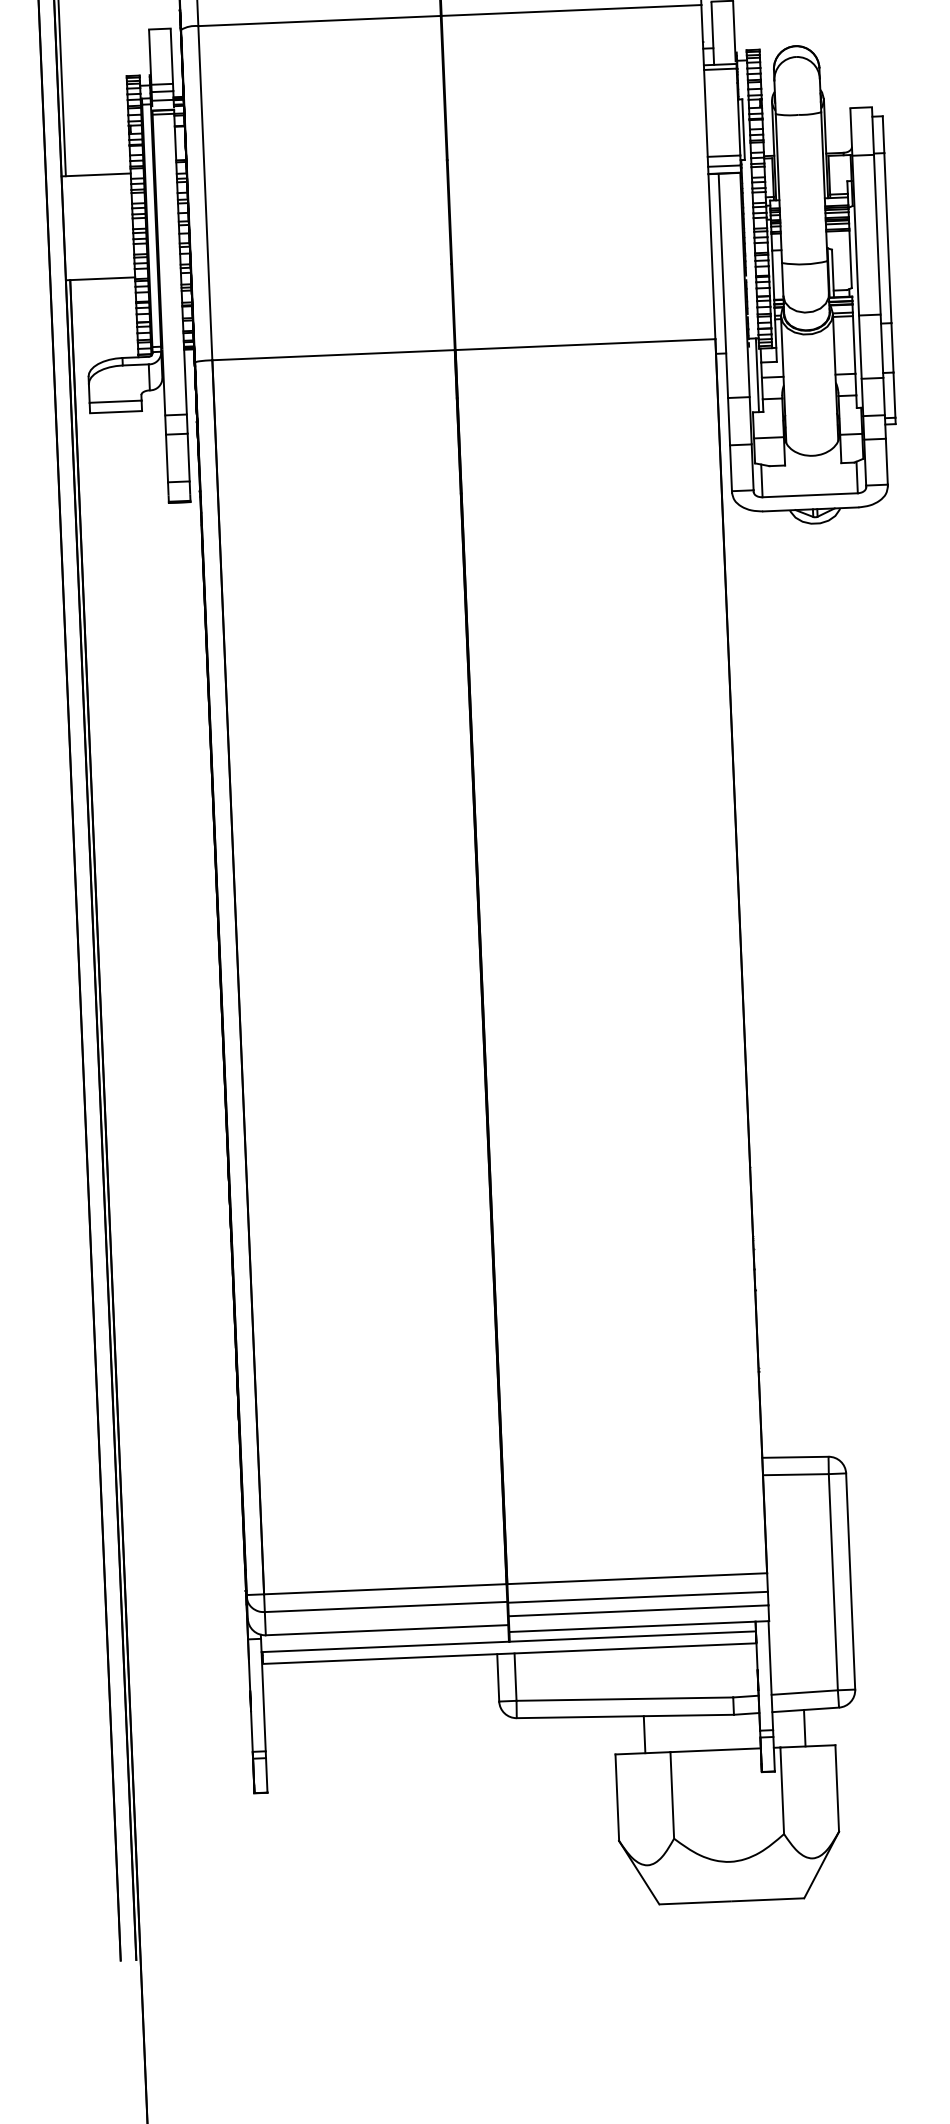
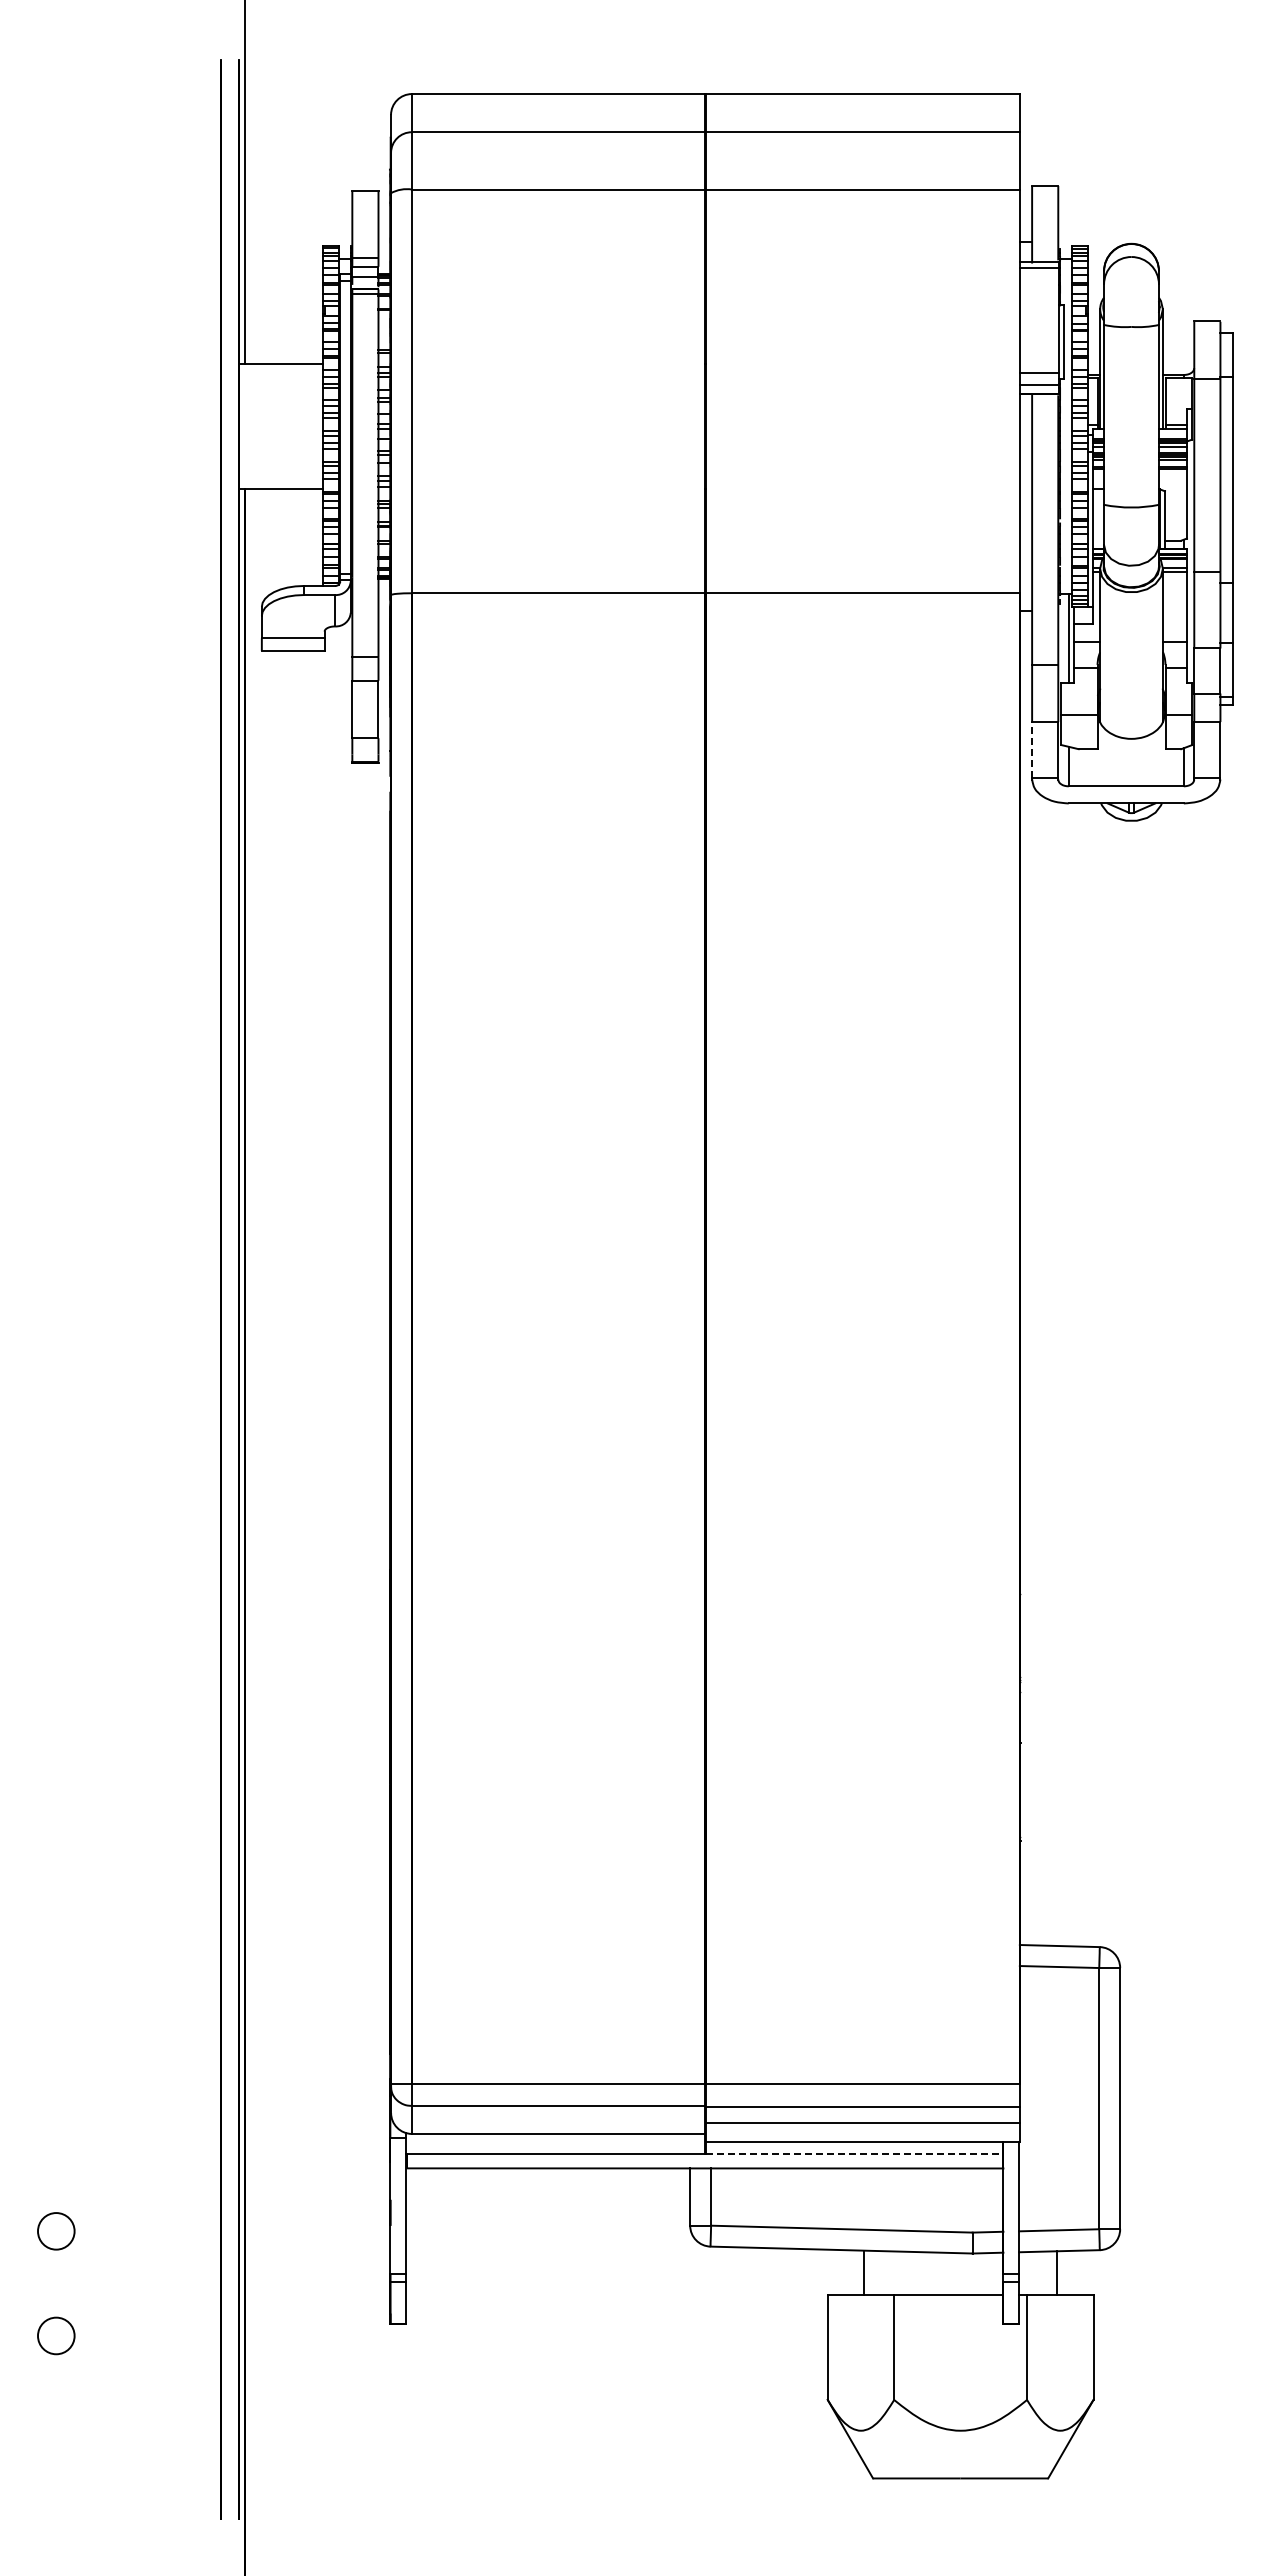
line: (731, 468) -> (1032, 749), solid -> dashed
line: (632, 1636) -> (854, 2154), solid -> dashed

